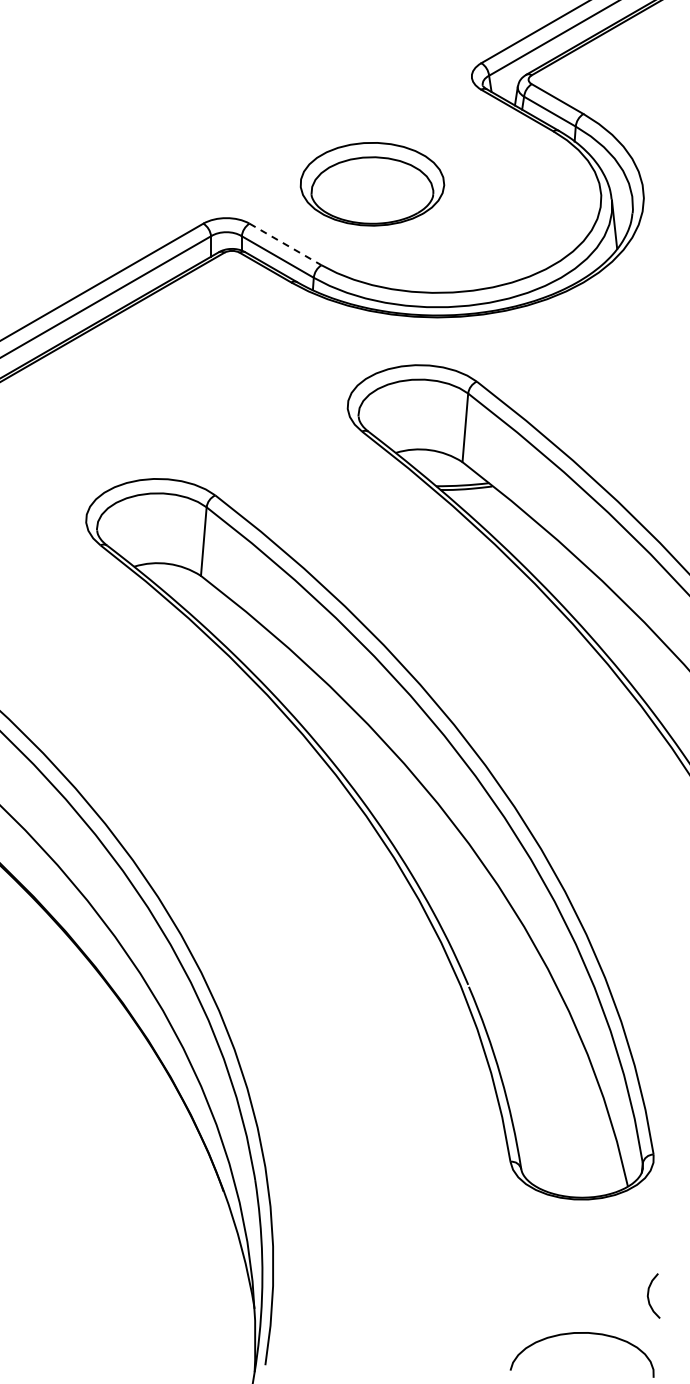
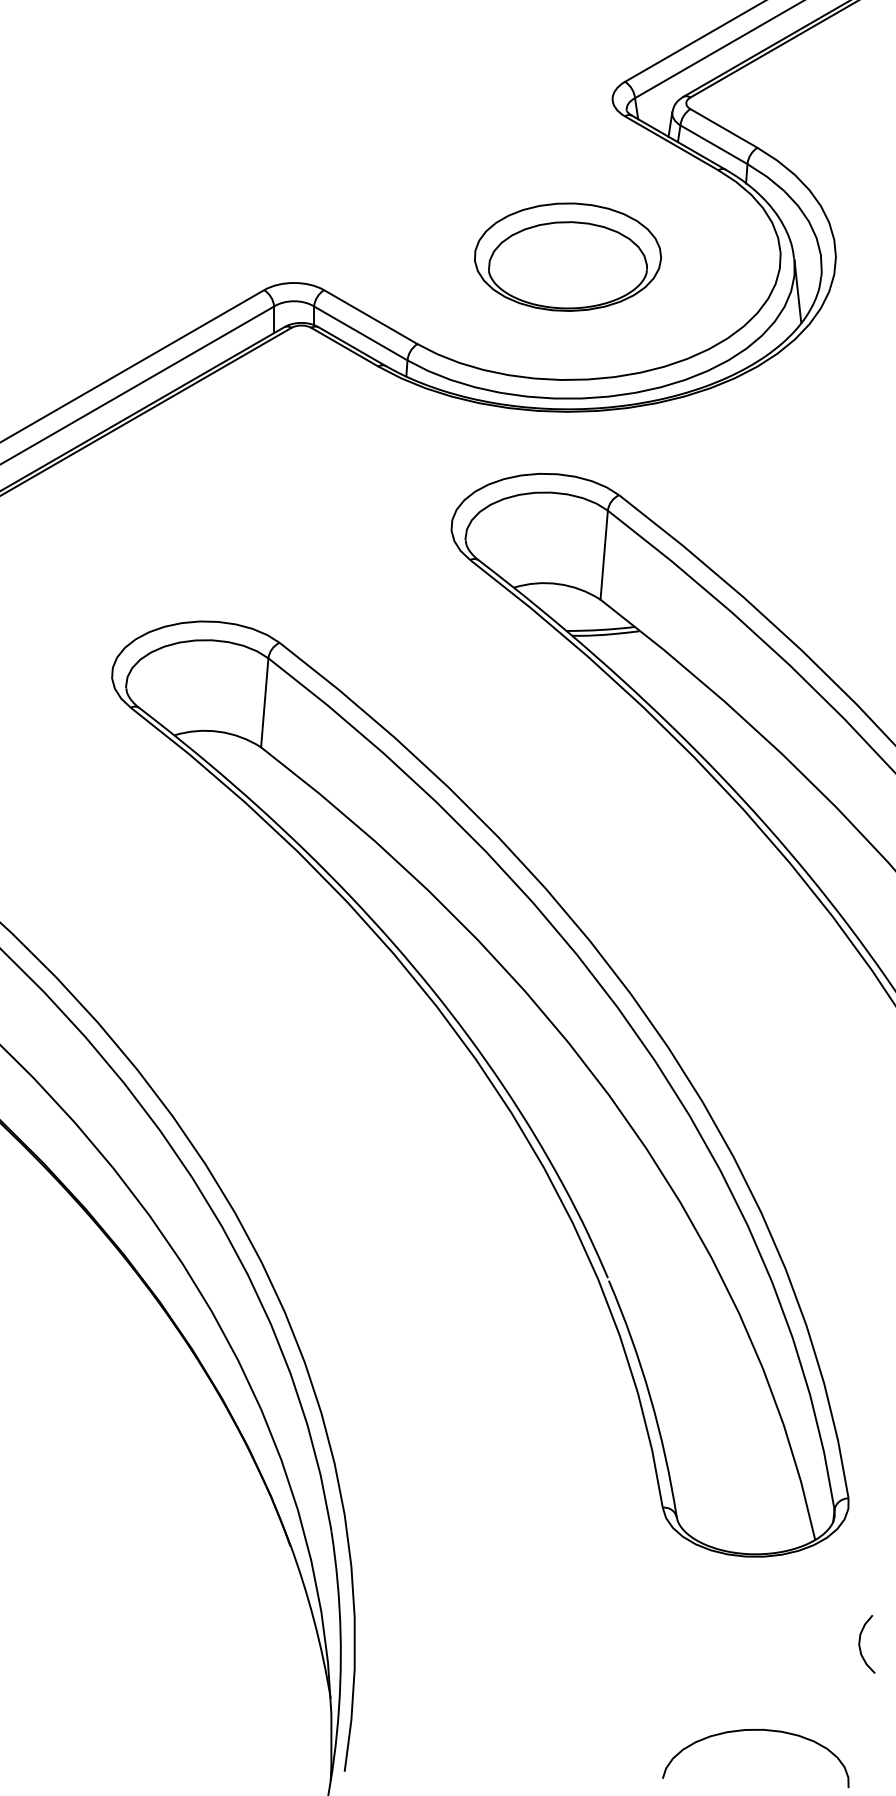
part: (372, 184) -> (568, 257), moved
line: (285, 244) -> (370, 317), dashed -> solid
curve: (649, 1292) -> (861, 1639), moved

